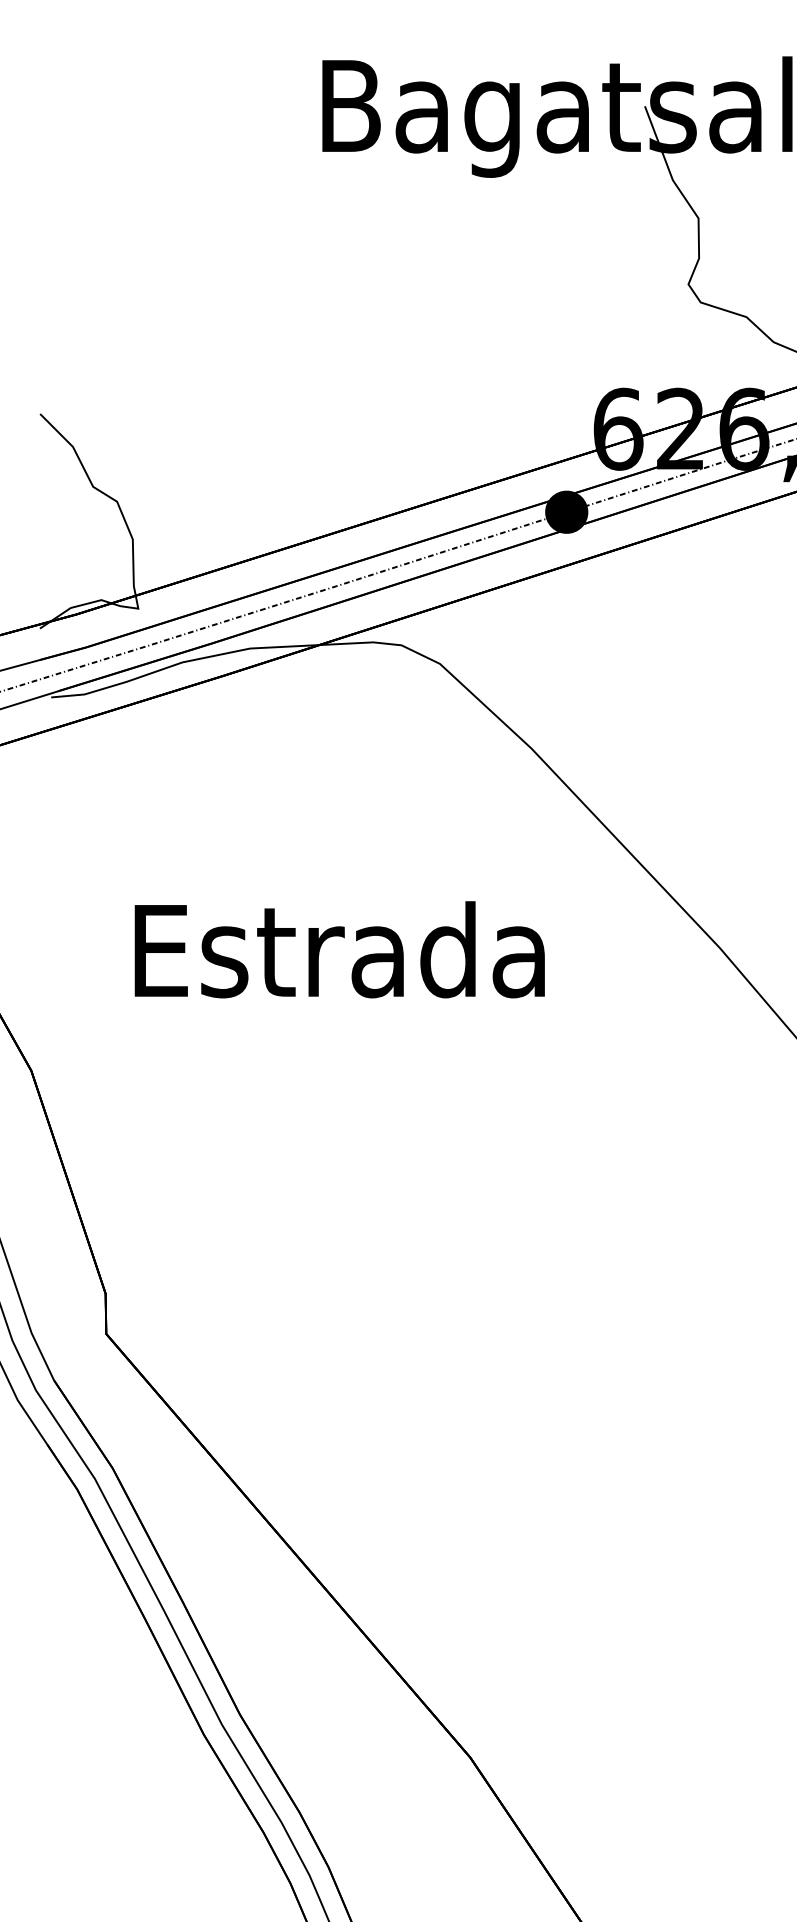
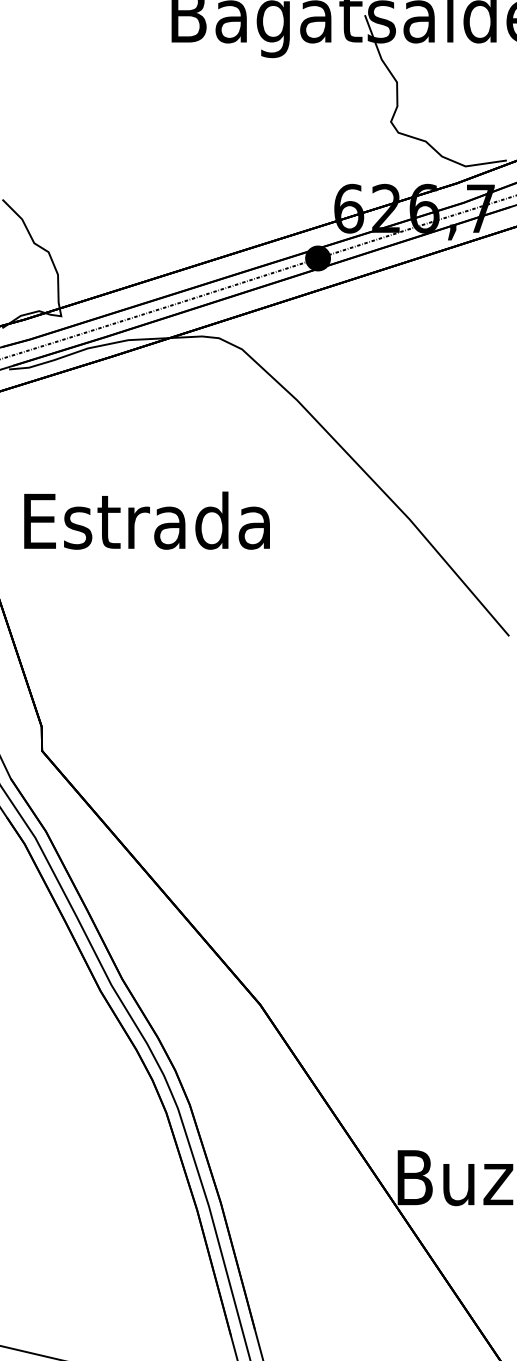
text: (338, 949) -> (146, 520), moved

